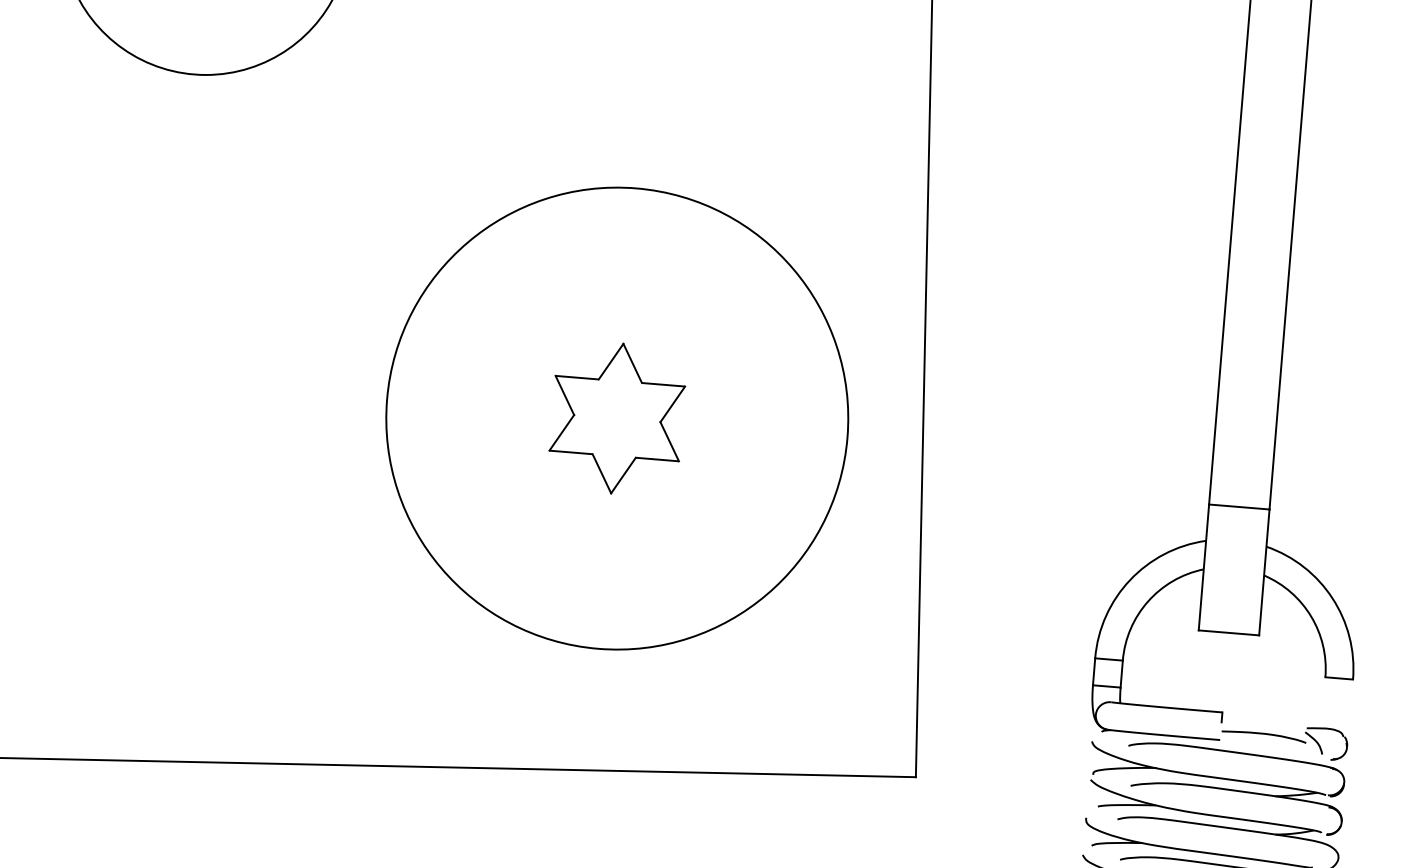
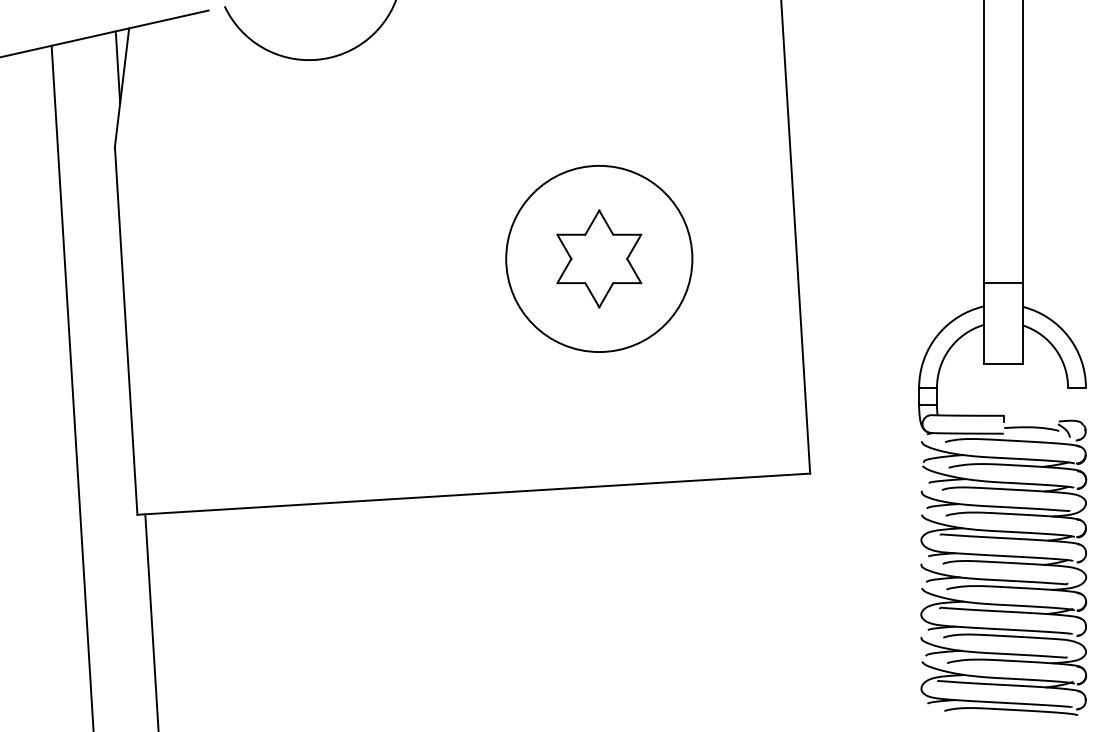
circle: (617, 417) -> (599, 258), size x0.62

